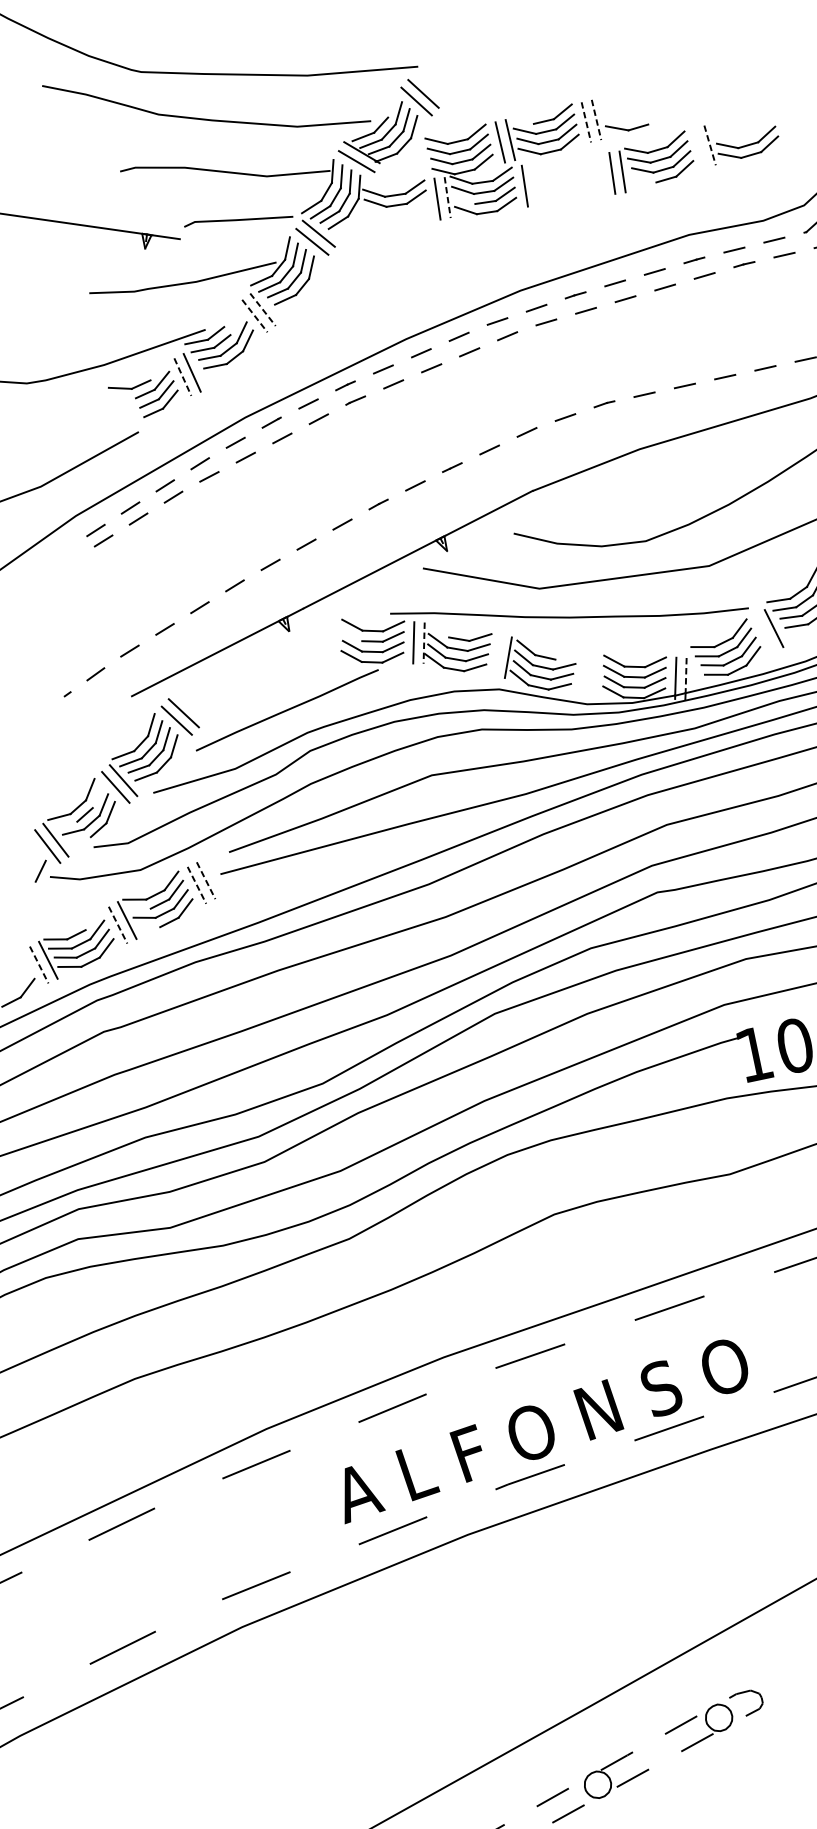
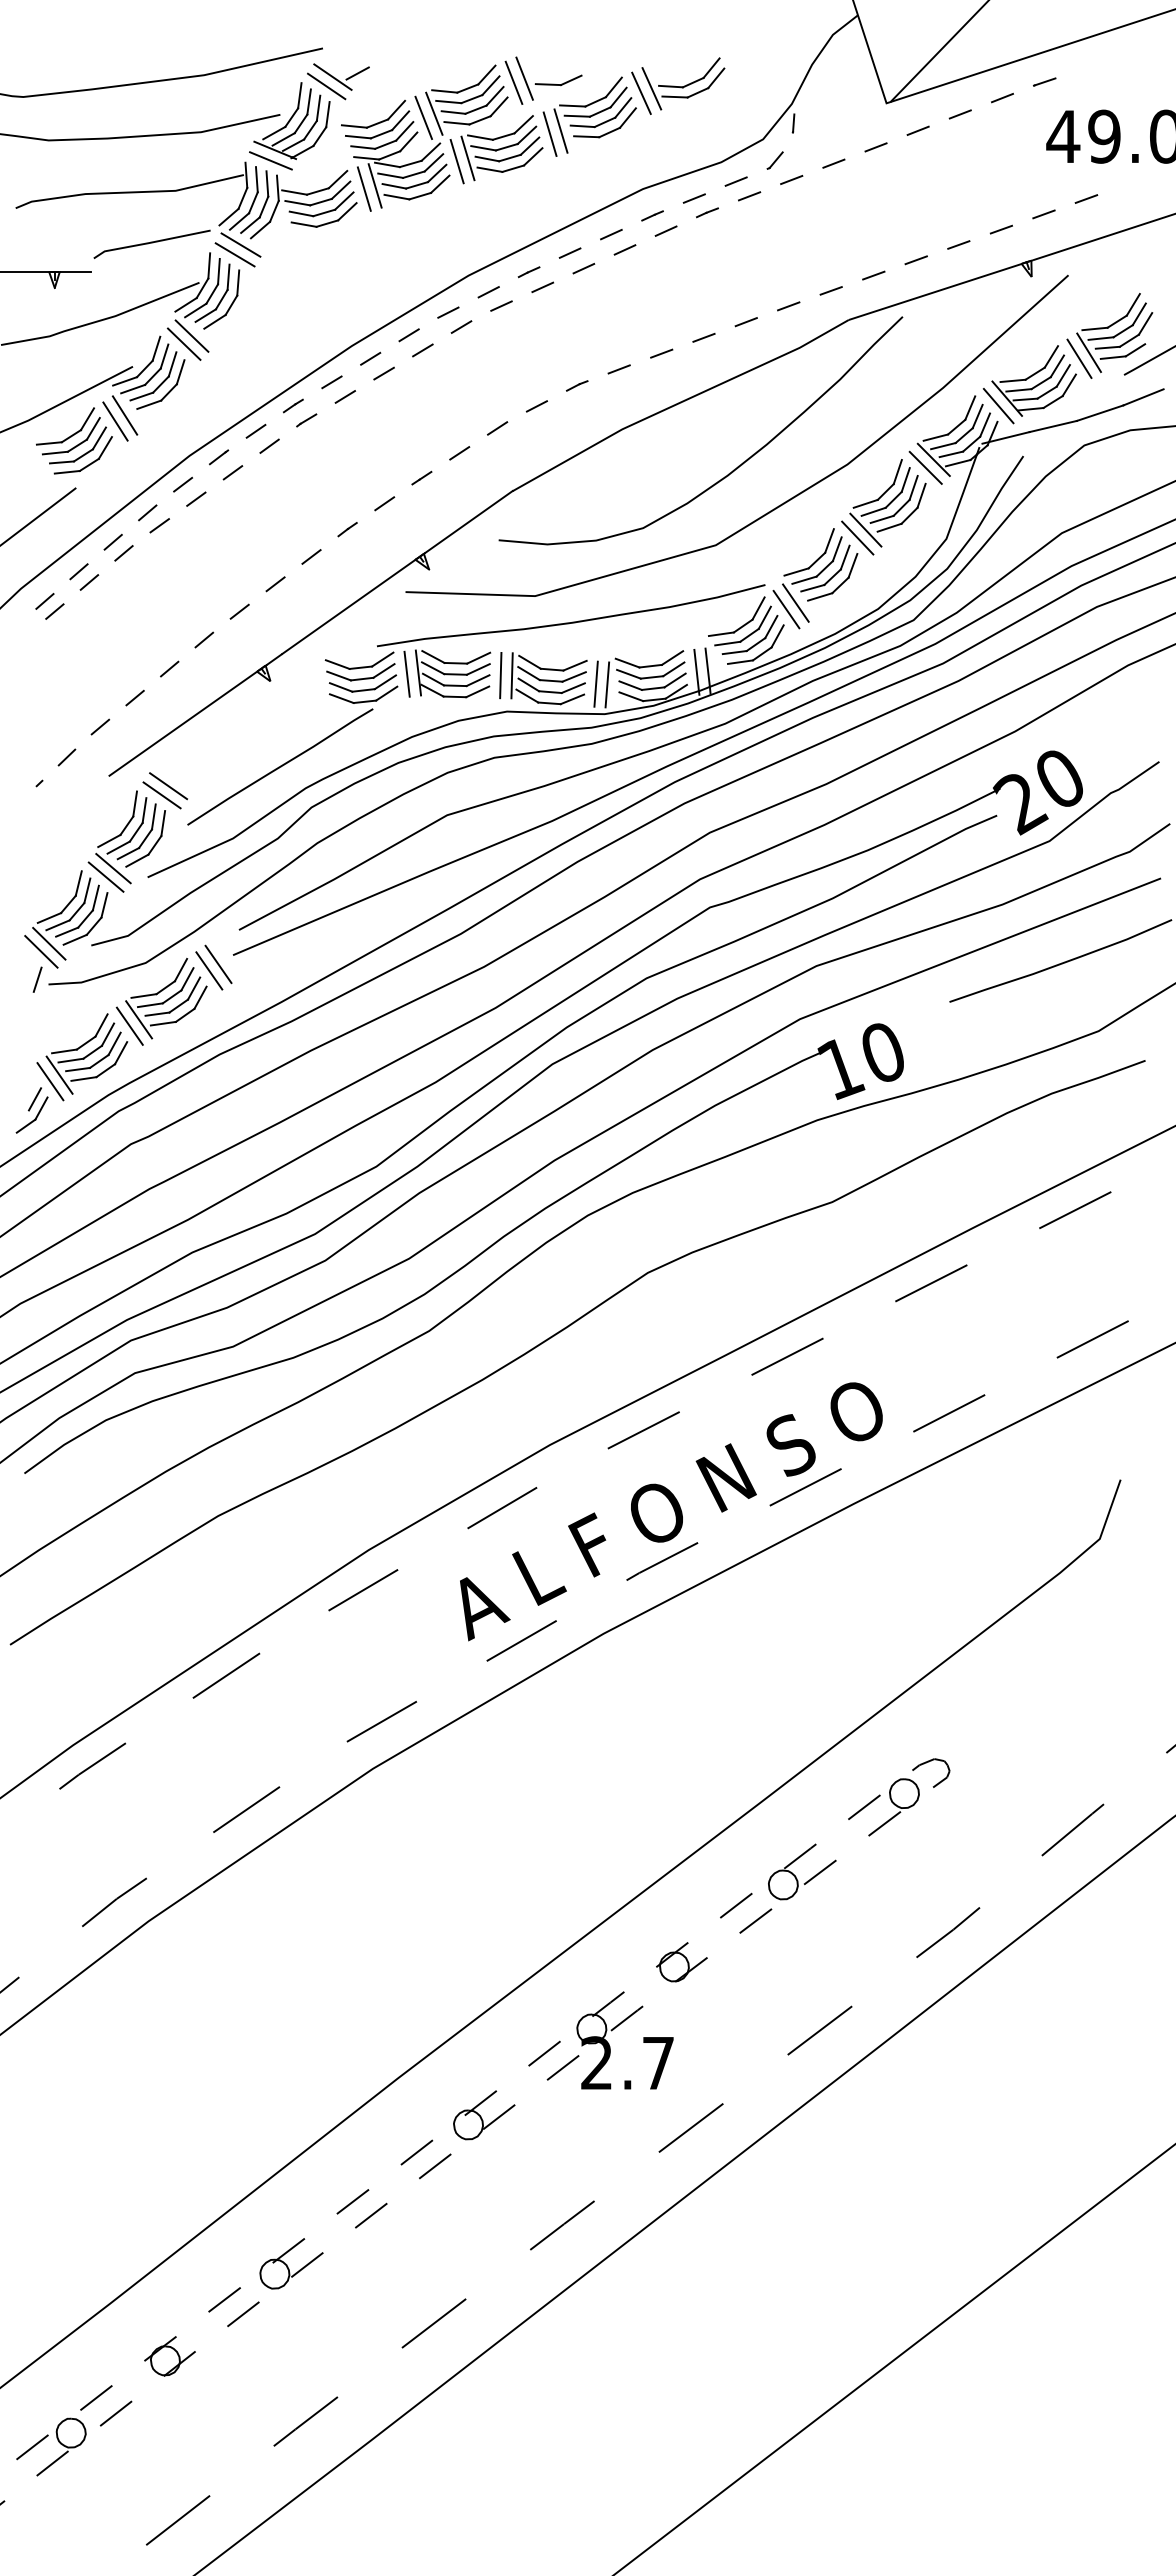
line: (446, 93) -> (357, 73), added
line: (390, 106) -> (299, 95), added
line: (596, 119) -> (524, 78), dashed -> solid
line: (522, 121) -> (444, 91), added
line: (586, 122) -> (514, 82), dashed -> solid
line: (709, 145) -> (651, 88), dashed -> solid
line: (700, 147) -> (641, 92), added
part: (566, 180) -> (501, 148), added
line: (644, 180) -> (586, 136), added
line: (448, 197) -> (375, 185), dashed -> solid
line: (465, 200) -> (394, 186), added
part: (397, 212) -> (322, 209), added
line: (263, 310) -> (192, 336), dashed -> solid
line: (229, 316) -> (156, 348), added
line: (255, 316) -> (184, 344), dashed -> solid
line: (235, 324) -> (164, 356), added
line: (157, 371) -> (87, 419), added
line: (182, 377) -> (115, 421), dashed -> solid
line: (123, 397) -> (54, 452), added
line: (128, 407) -> (61, 462), added
line: (132, 415) -> (66, 471), added
line: (439, 630) -> (433, 656), added
line: (764, 633) -> (786, 609), added
line: (351, 635) -> (338, 675), added
line: (424, 642) -> (418, 672), dashed -> solid
line: (497, 655) -> (500, 675), added
line: (566, 656) -> (574, 665), added
line: (582, 675) -> (595, 683), added
line: (685, 676) -> (707, 668), dashed -> solid
line: (593, 677) -> (607, 684), added
line: (97, 797) -> (87, 890), added
line: (65, 824) -> (57, 925), added
line: (79, 839) -> (74, 939), added
line: (206, 880) -> (218, 964), dashed -> solid
line: (197, 885) -> (209, 970), dashed -> solid
line: (138, 908) -> (149, 1005), added
line: (92, 920) -> (101, 1025), added
line: (117, 925) -> (129, 1026), dashed -> solid
line: (147, 926) -> (162, 1023), added
line: (39, 964) -> (50, 1081), dashed -> solid
line: (22, 979) -> (34, 1099), added

